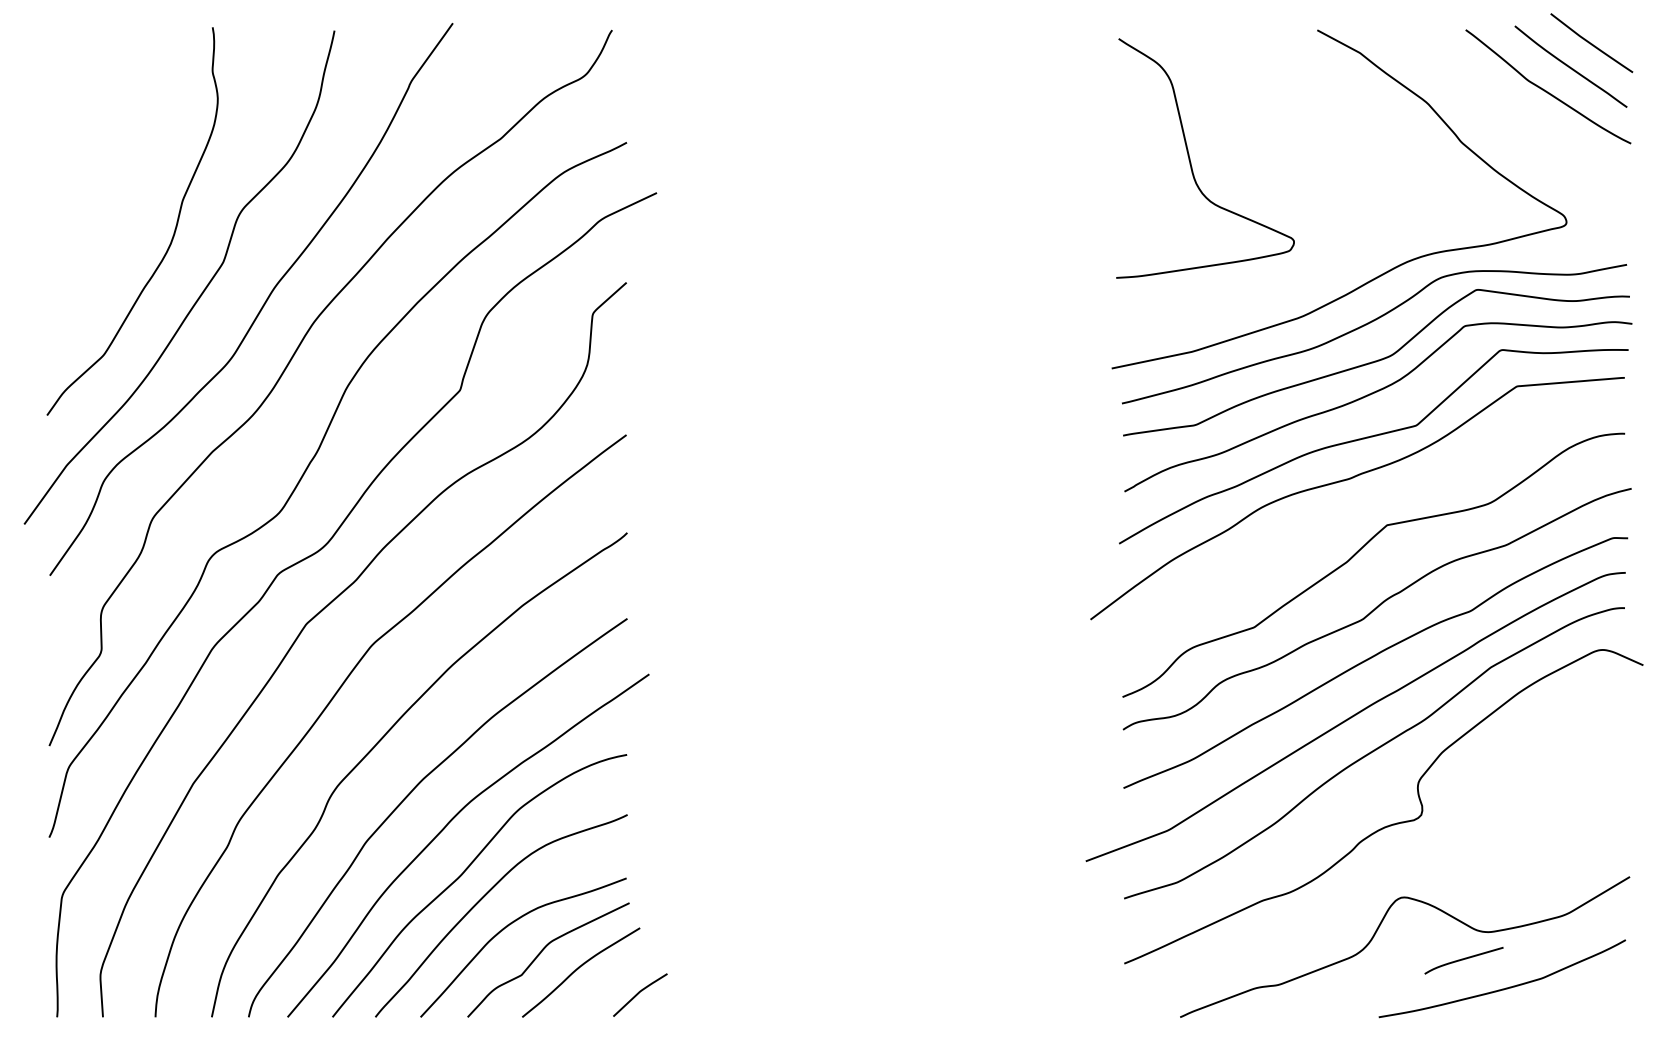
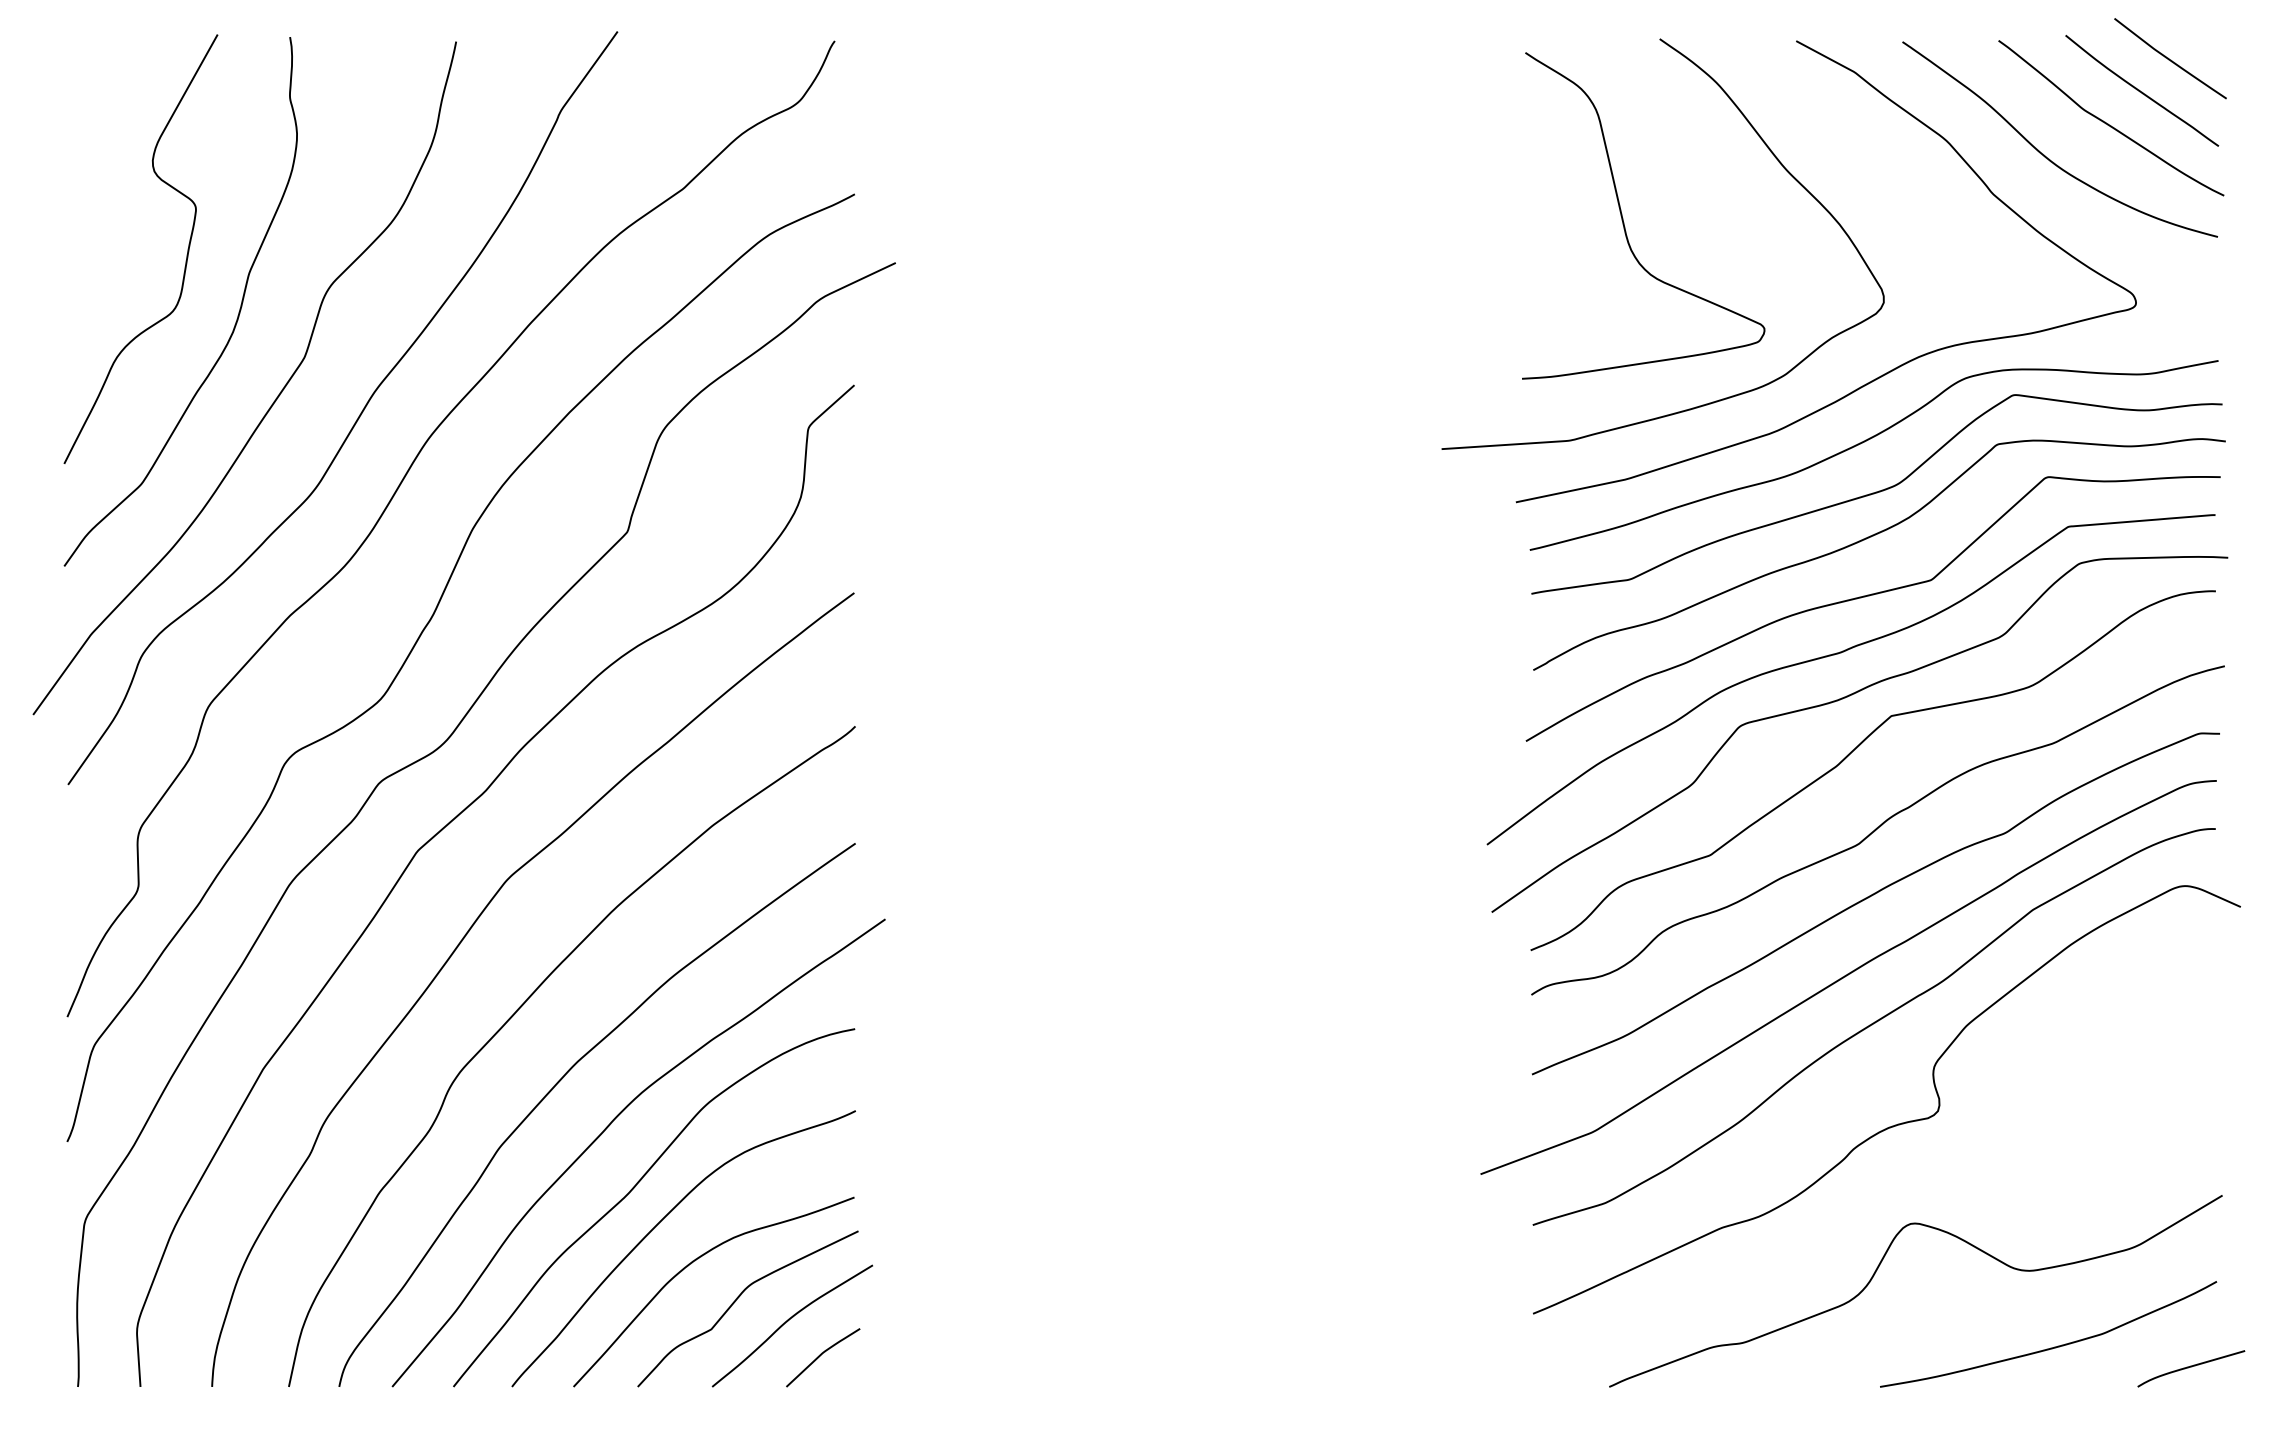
curve: (1499, 113) -> (2044, 154), added
curve: (1301, 115) -> (1774, 157), added
curve: (136, 186) -> (186, 254), added
curve: (1353, 512) -> (1845, 698), added
curve: (1464, 959) -> (2191, 1367), moved
curve: (639, 993) -> (821, 1355), moved

